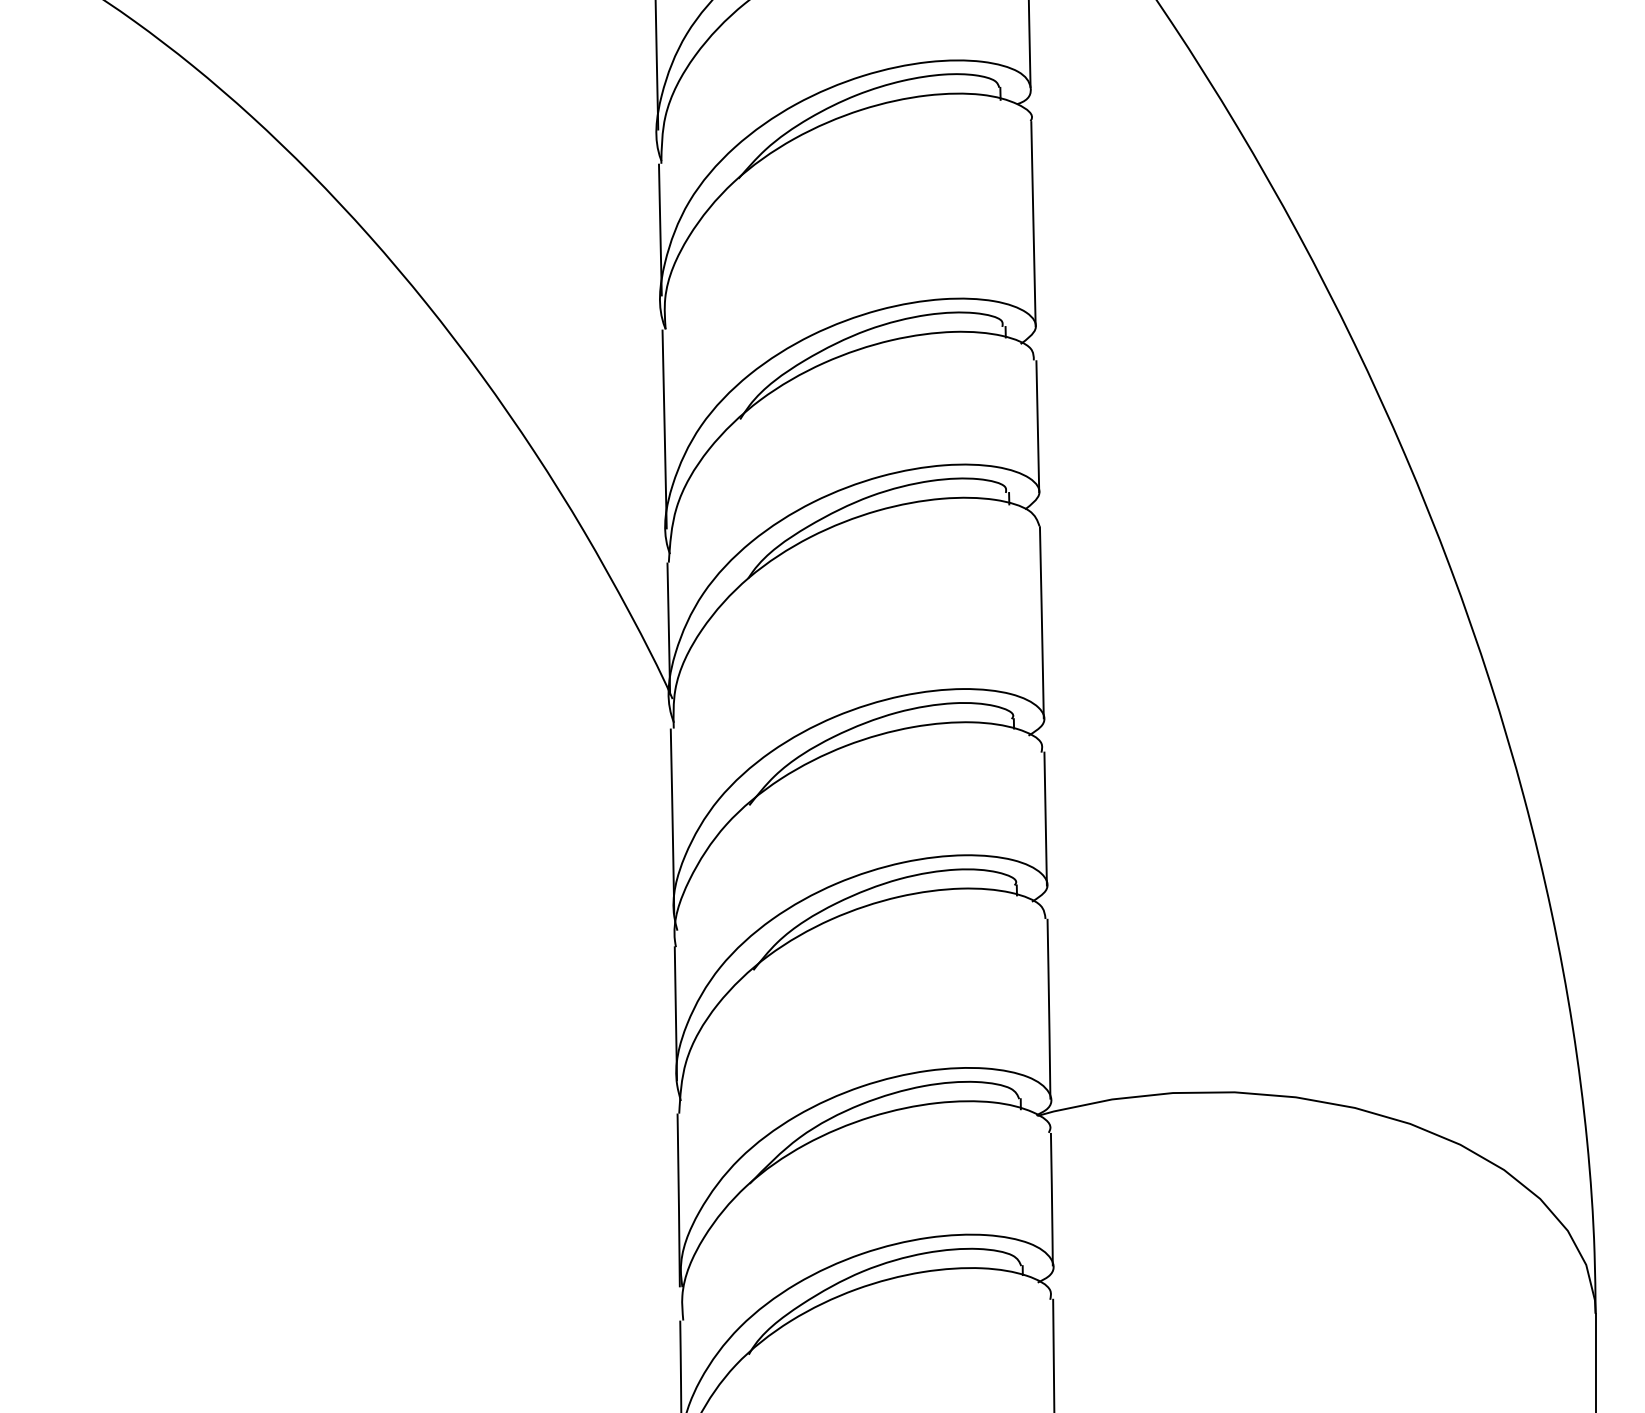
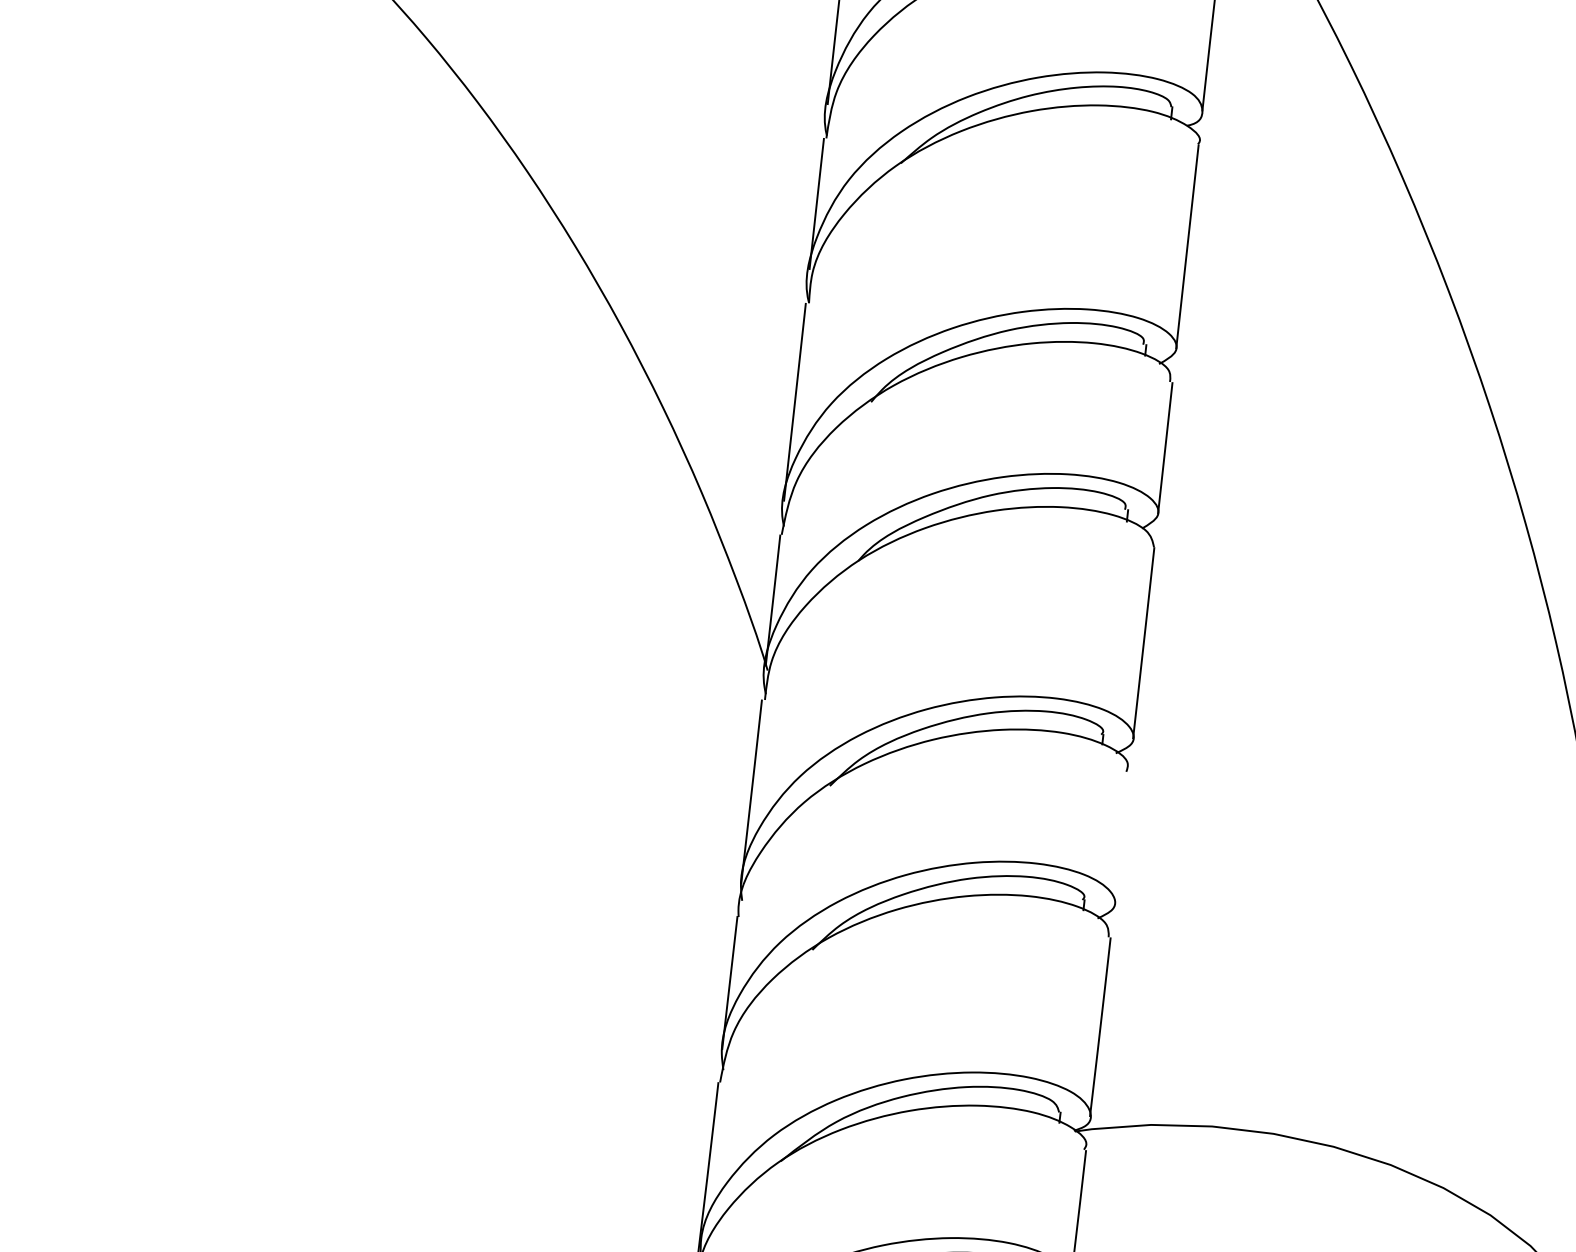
line: (1045, 818) -> (1121, 837), removed

